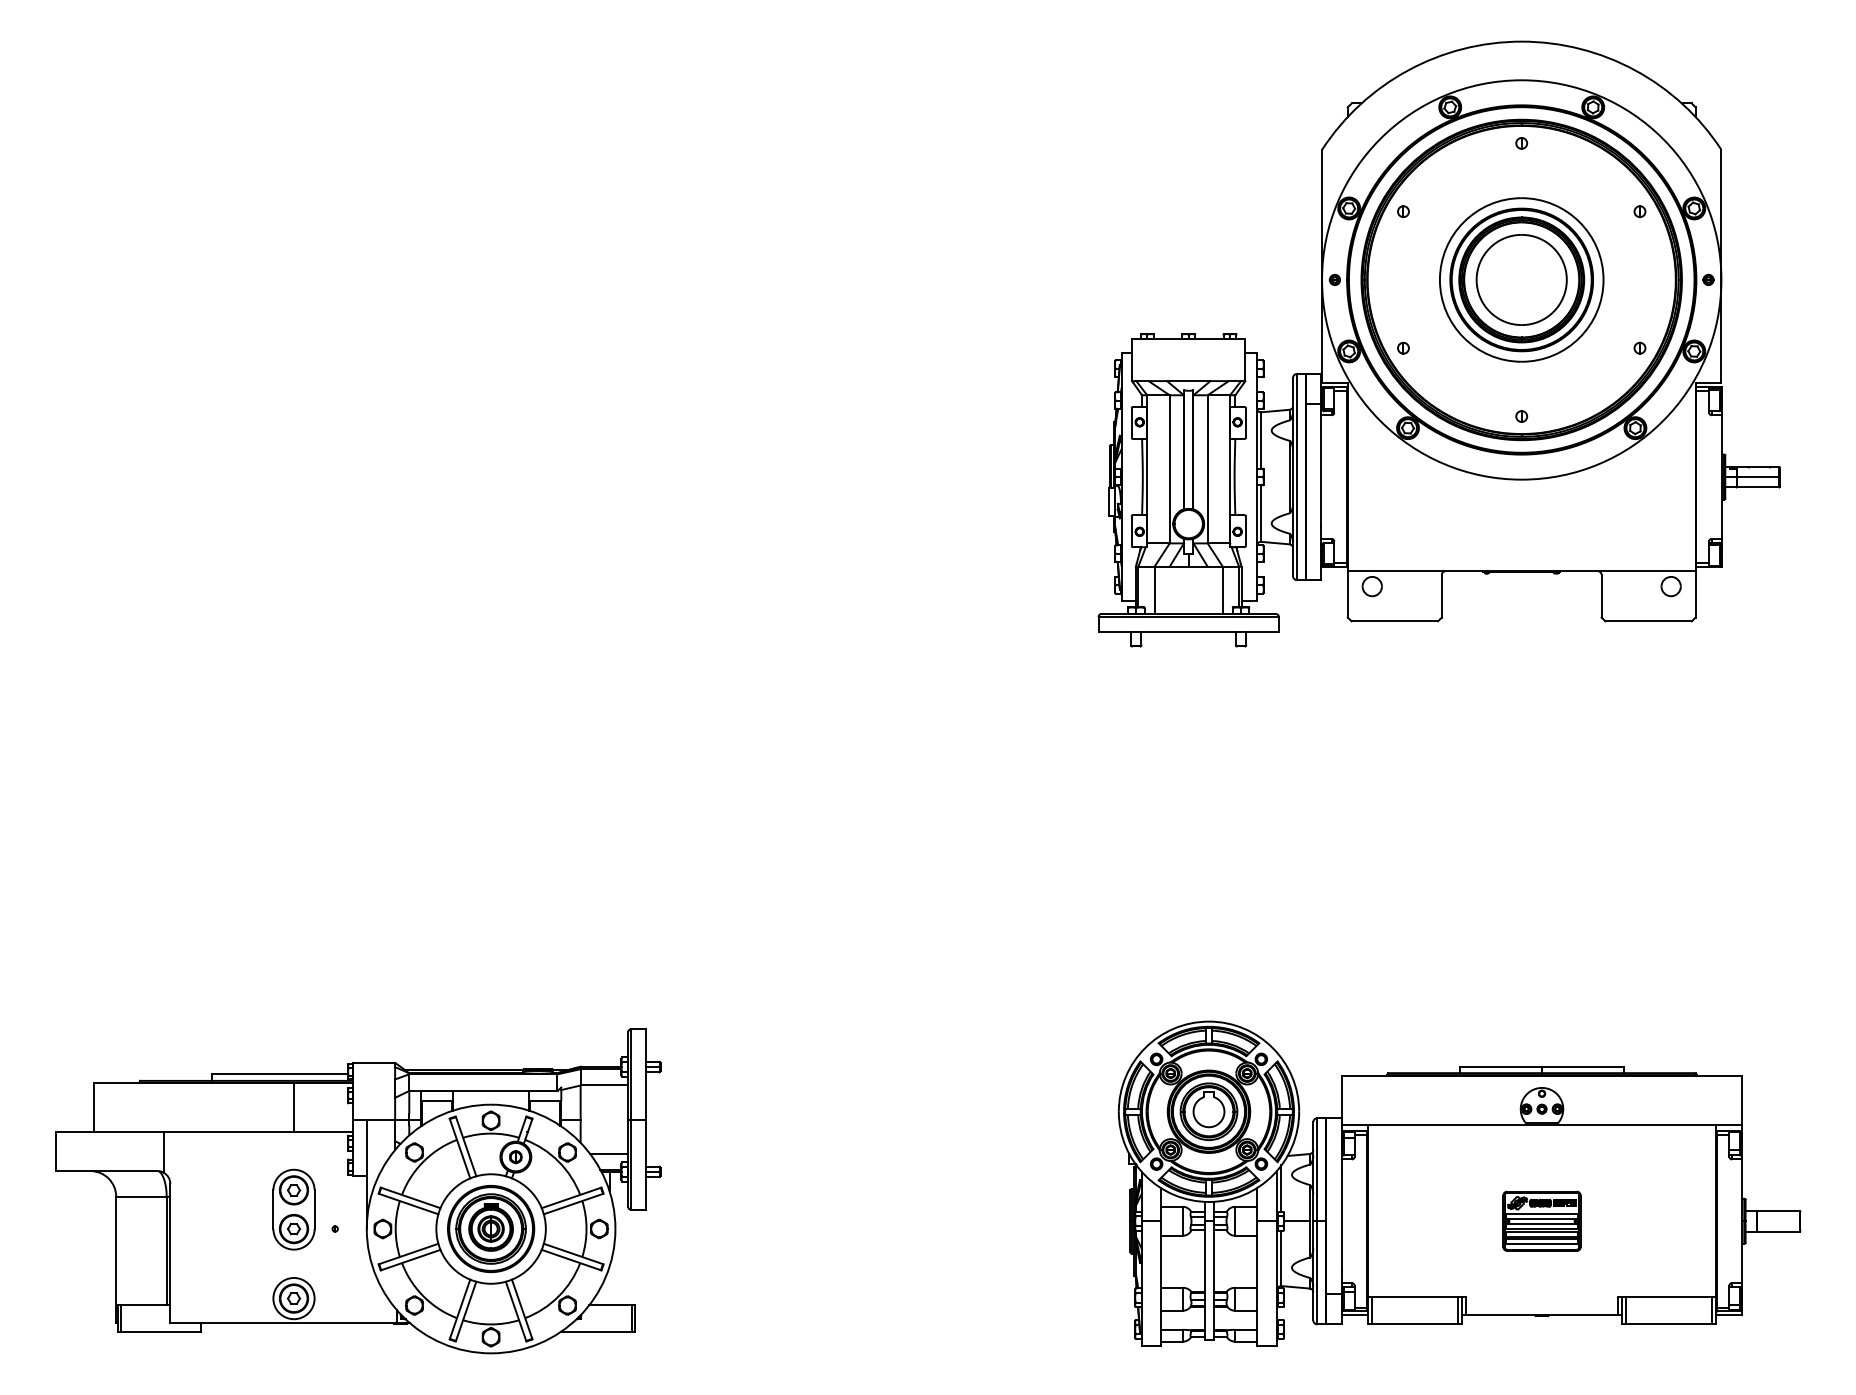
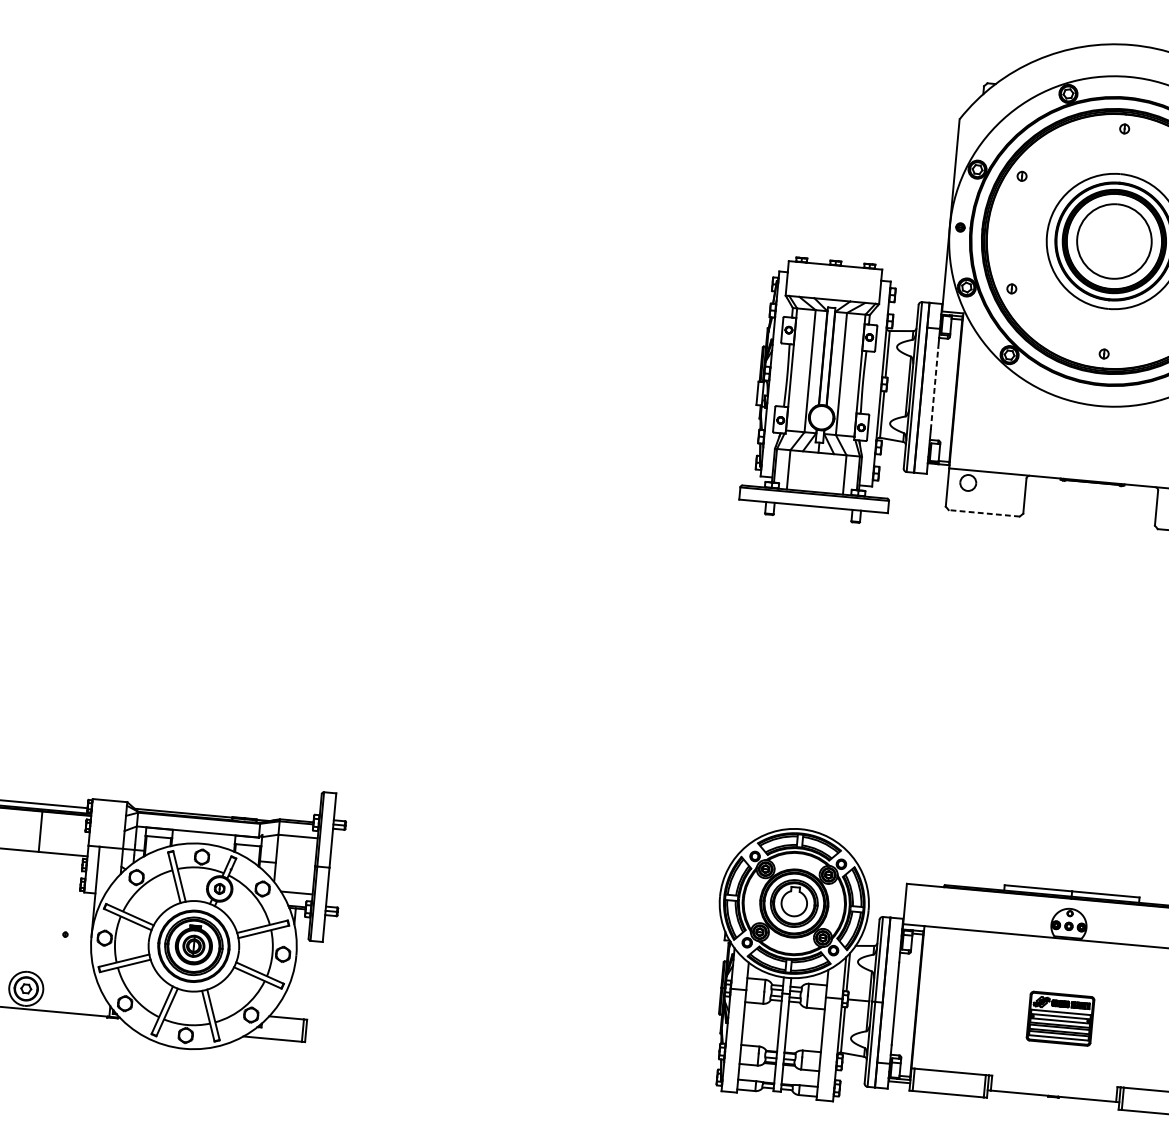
line: (1321, 477) -> (934, 389), solid -> dashed
line: (1394, 621) -> (983, 513), solid -> dashed
part: (293, 1209) -> (32, 915), removed

